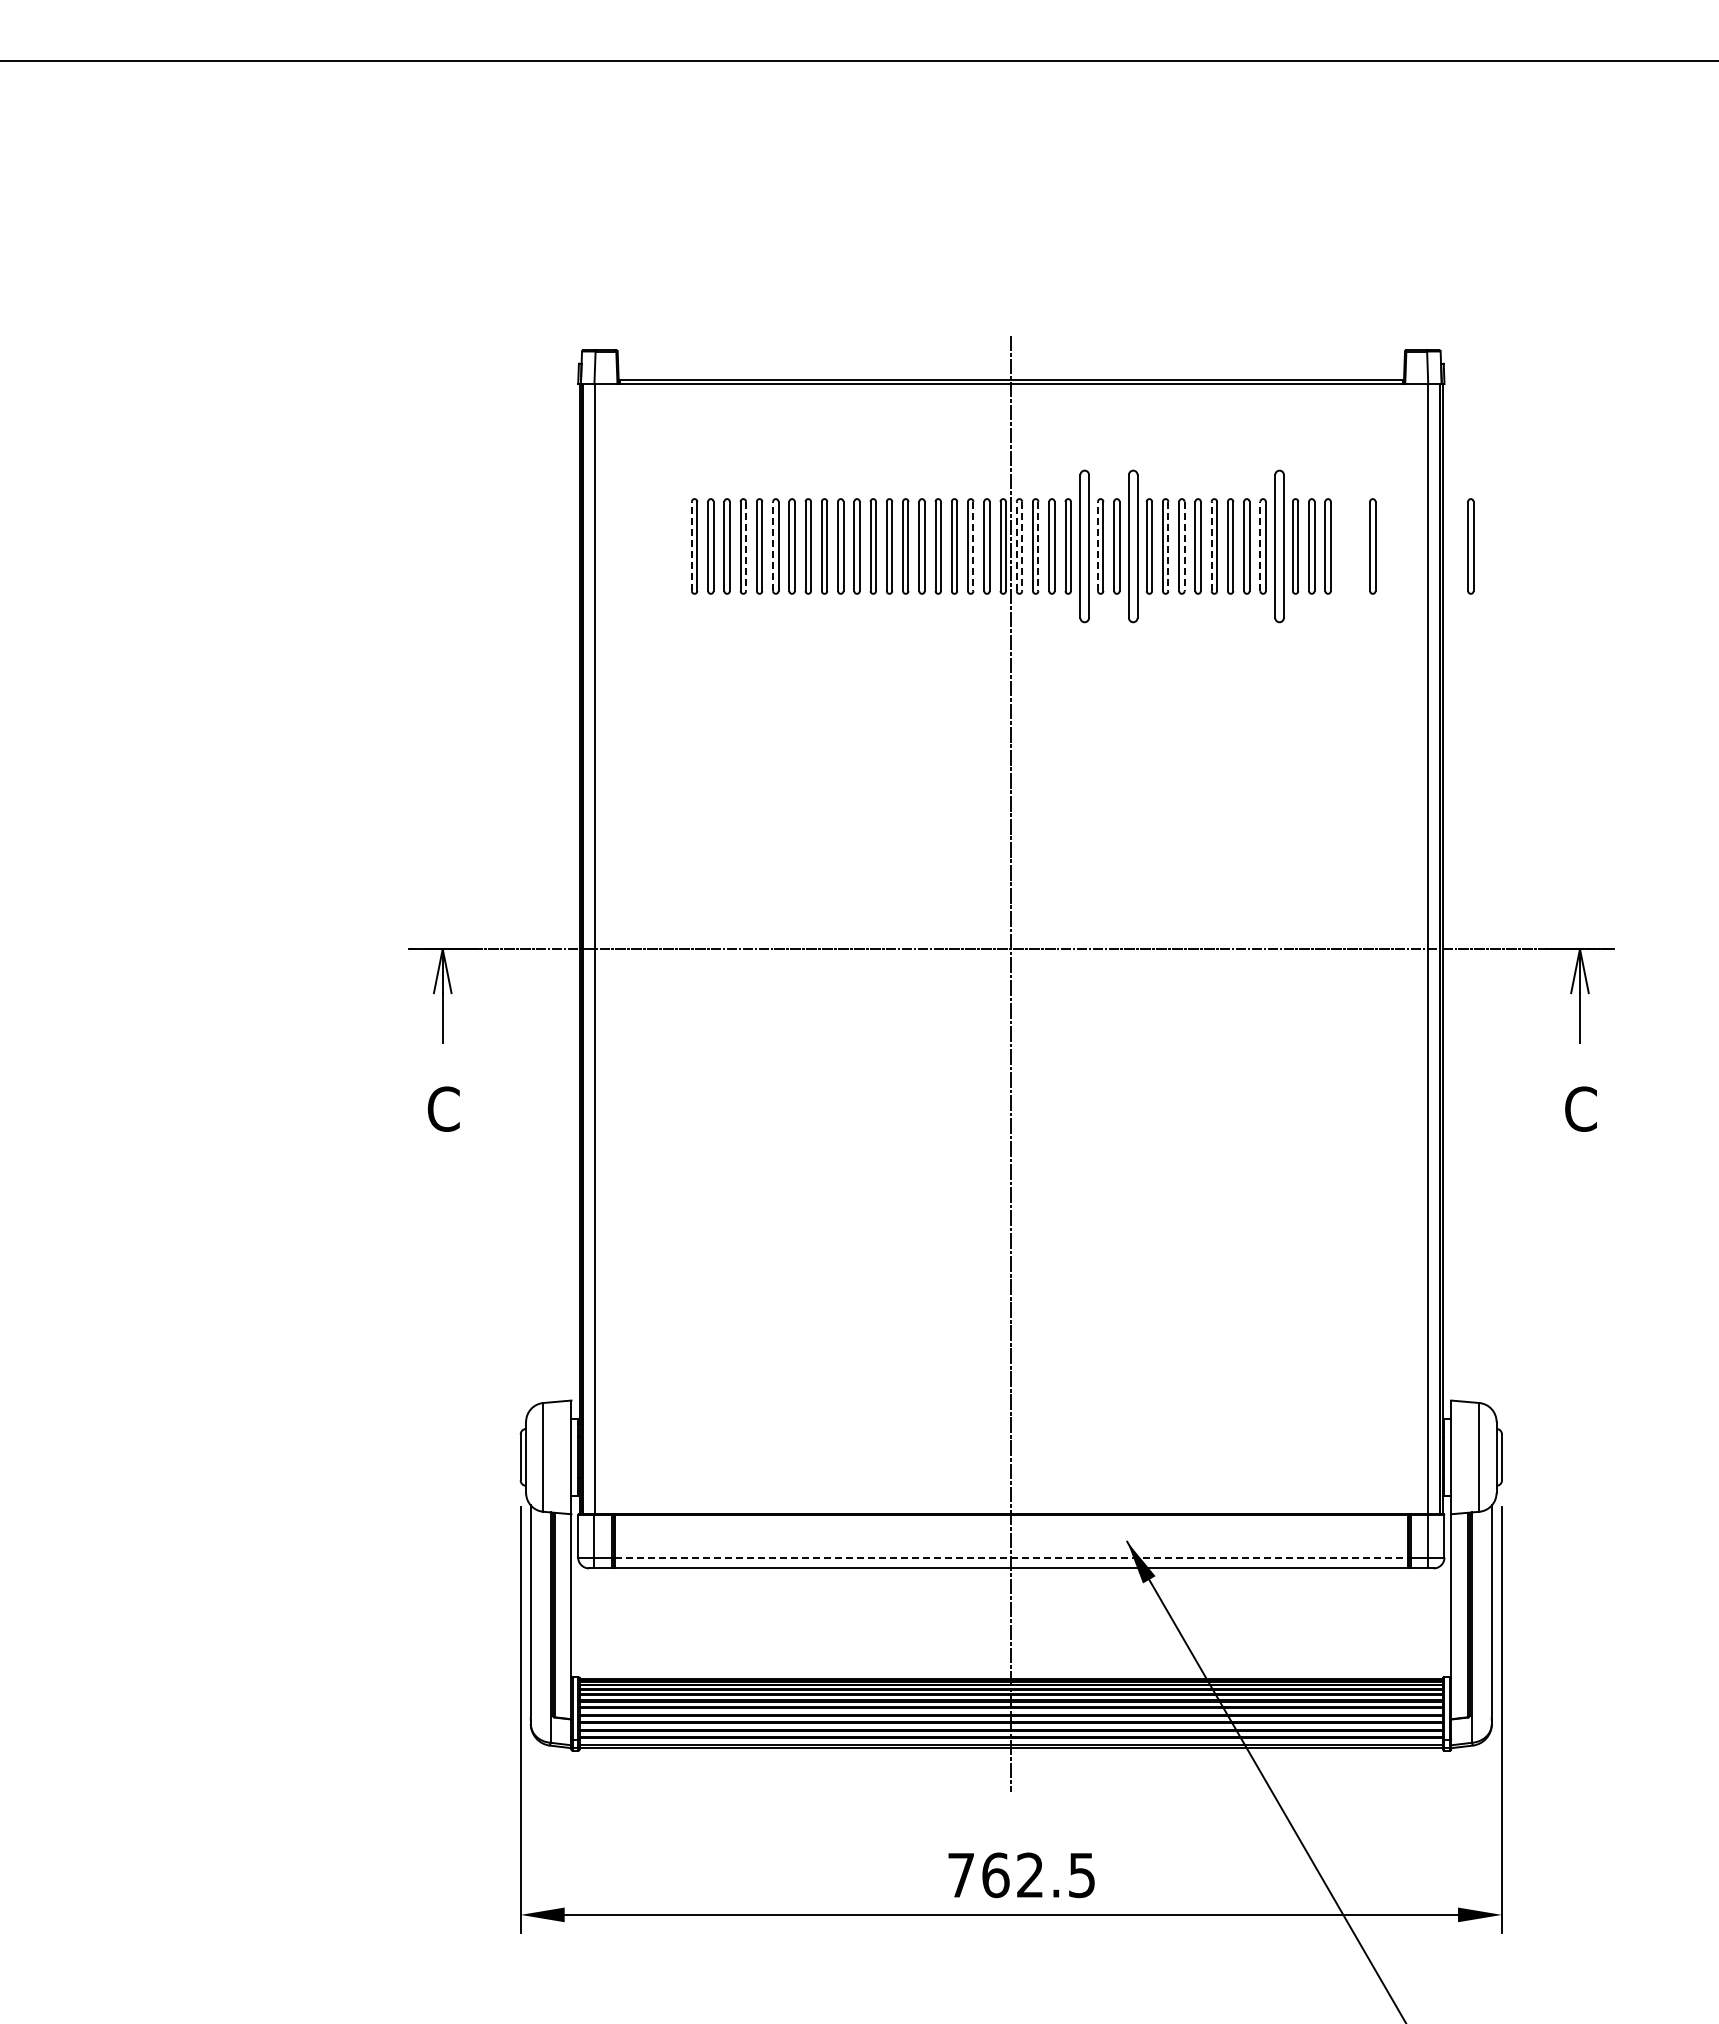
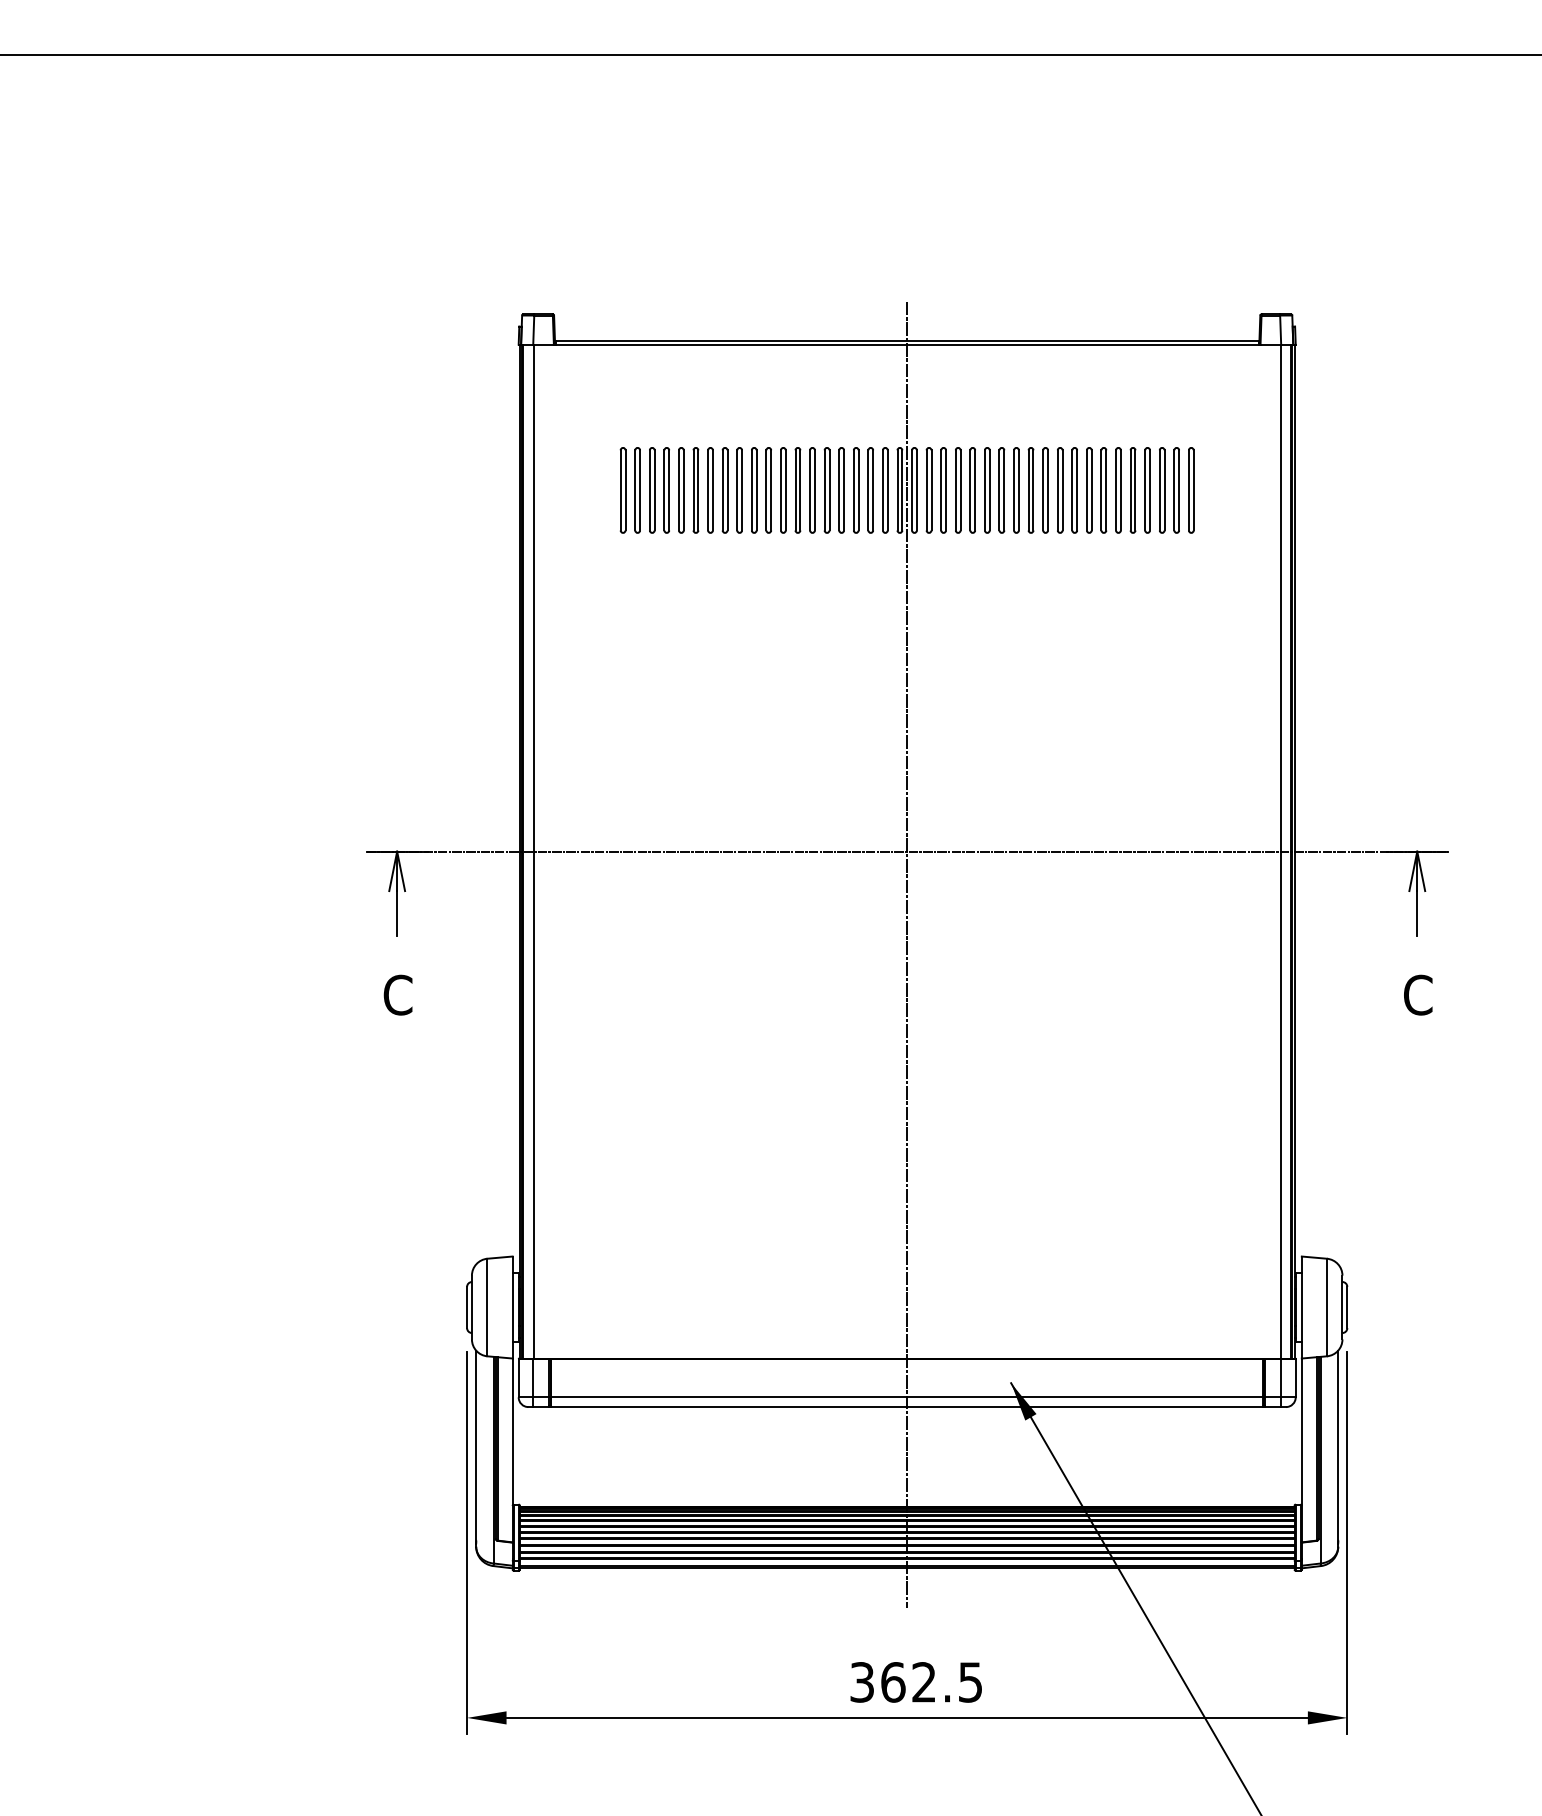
line: (691, 546) -> (620, 490), dashed -> solid
line: (746, 546) -> (669, 490), dashed -> solid
line: (773, 546) -> (693, 490), dashed -> solid
line: (973, 546) -> (873, 490), dashed -> solid
line: (1016, 546) -> (911, 490), dashed -> solid
line: (1022, 546) -> (917, 490), dashed -> solid
line: (1038, 546) -> (931, 490), dashed -> solid
part: (1083, 546) -> (971, 490), size x0.62
line: (1097, 546) -> (984, 490), dashed -> solid
part: (1132, 546) -> (1015, 490), size x0.62
line: (1168, 546) -> (1048, 490), dashed -> solid
line: (1184, 546) -> (1062, 490), dashed -> solid
line: (1211, 546) -> (1086, 490), dashed -> solid
line: (1260, 546) -> (1130, 490), dashed -> solid
part: (1278, 546) -> (1146, 490), size x0.62
part: (1372, 546) -> (1231, 490), removed
part: (1470, 546) -> (1319, 490), removed
line: (1011, 1557) -> (907, 1397), dashed -> solid
text: (961, 1875) -> (862, 1682), 762.5 -> 362.5

